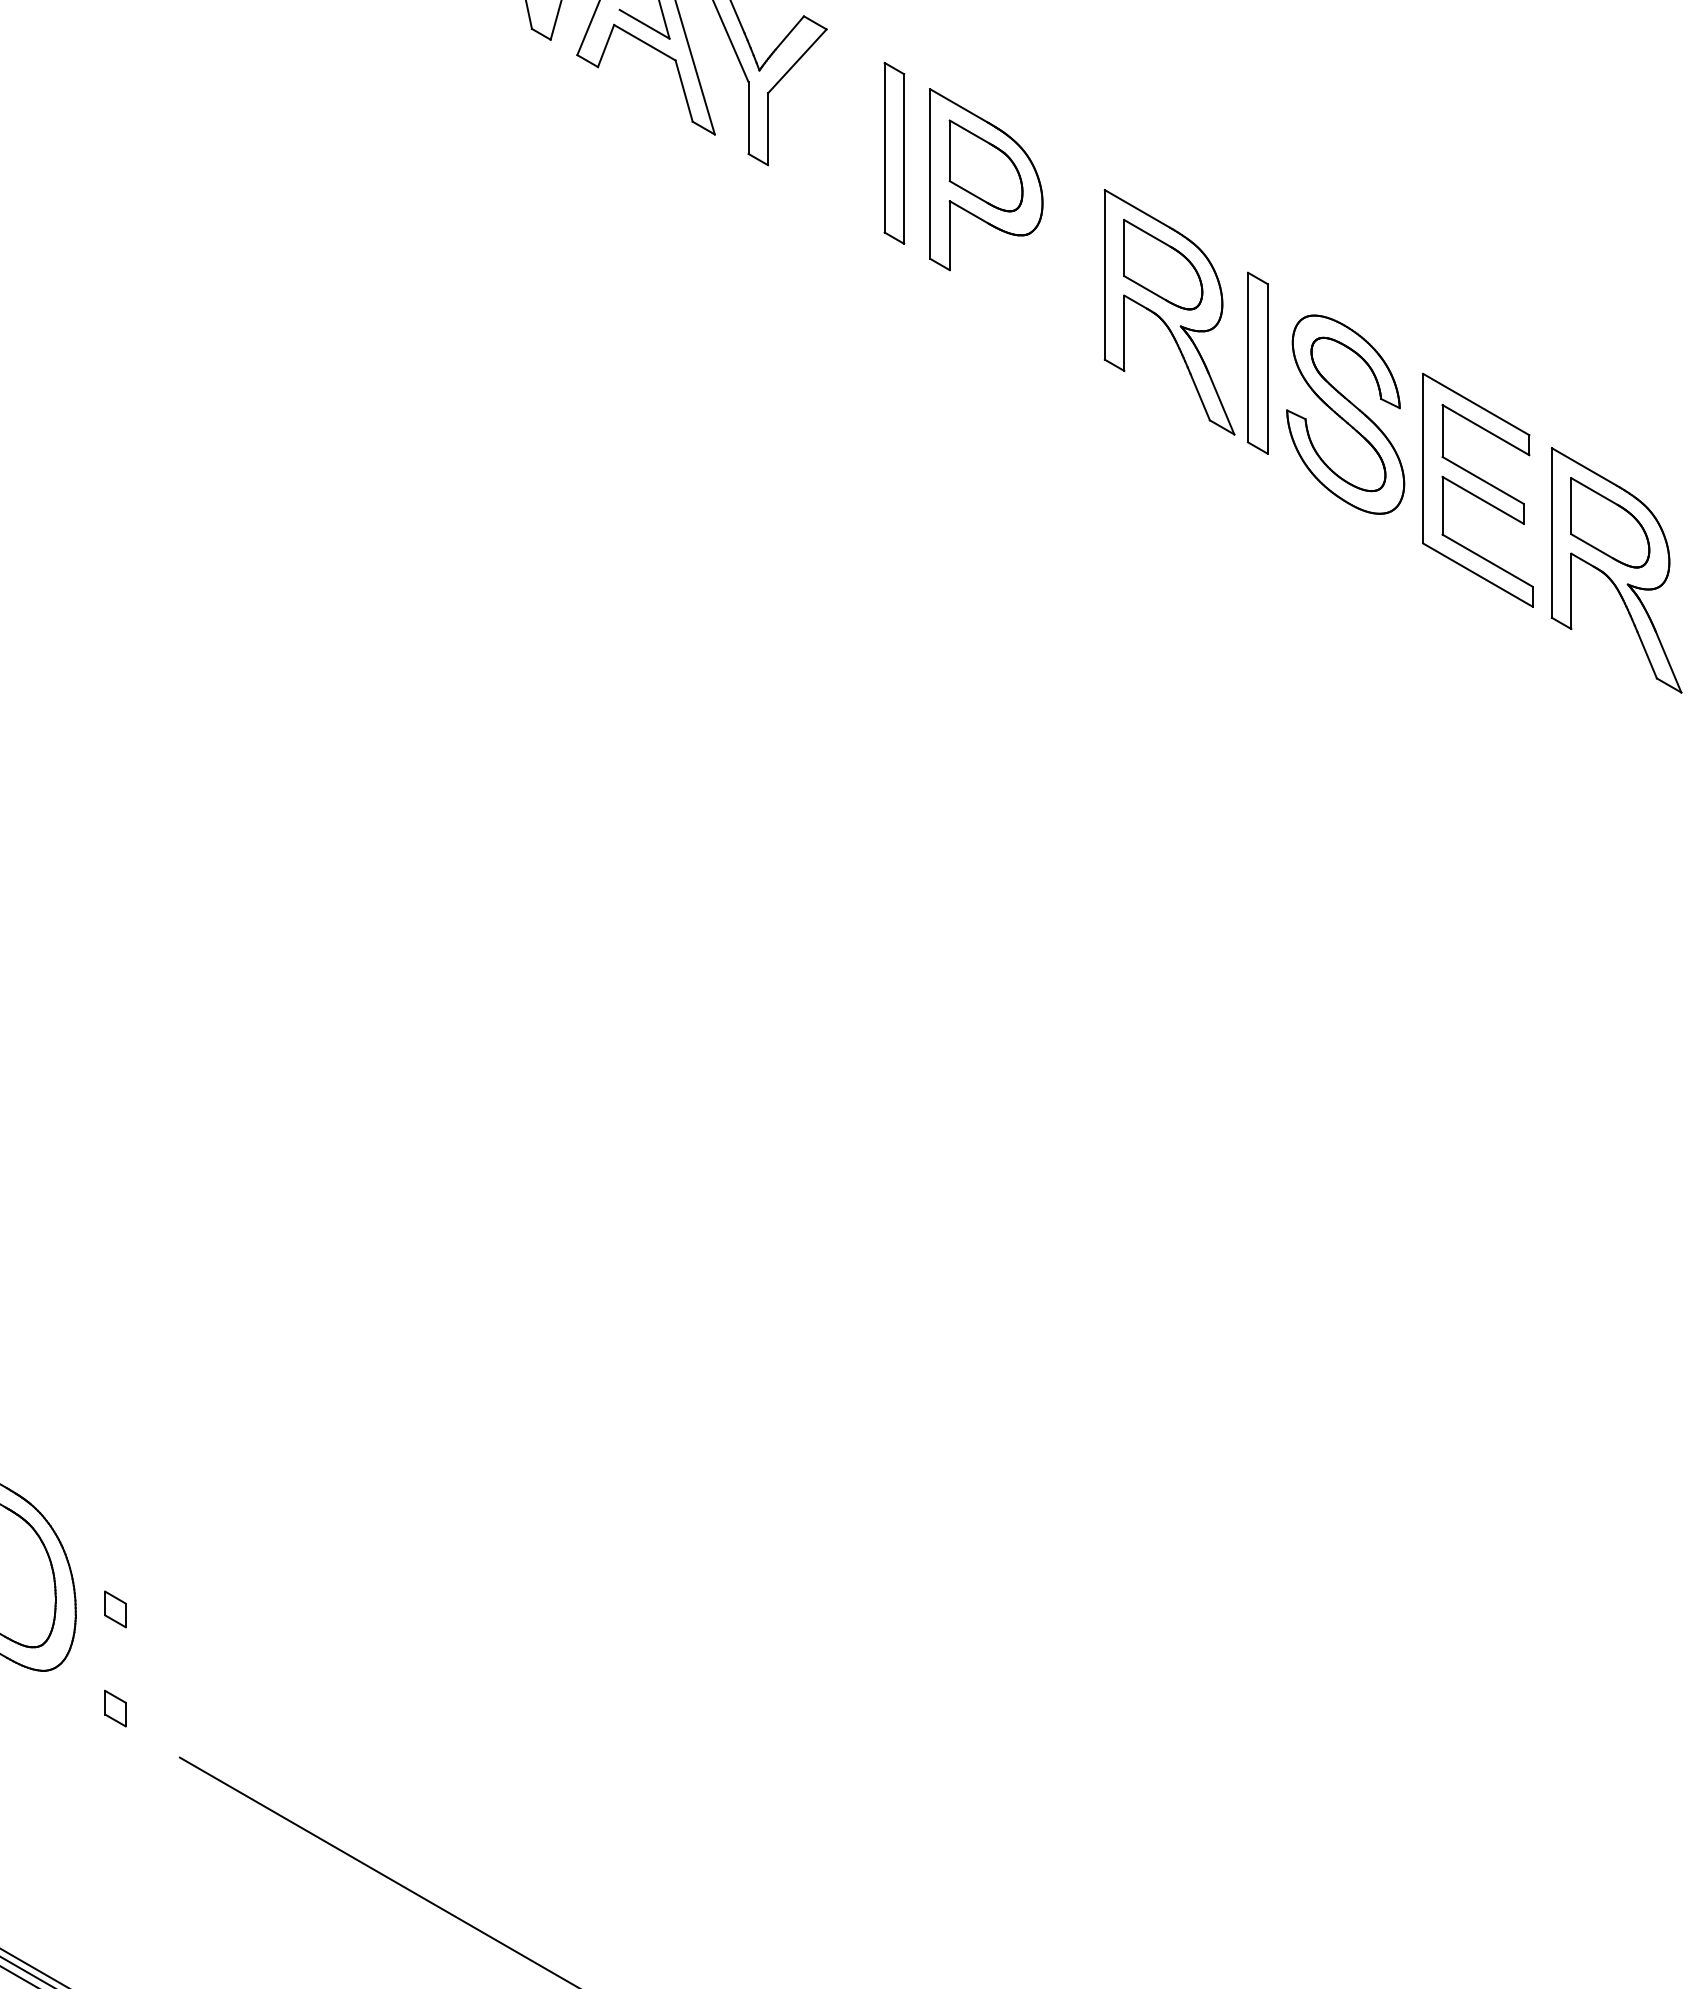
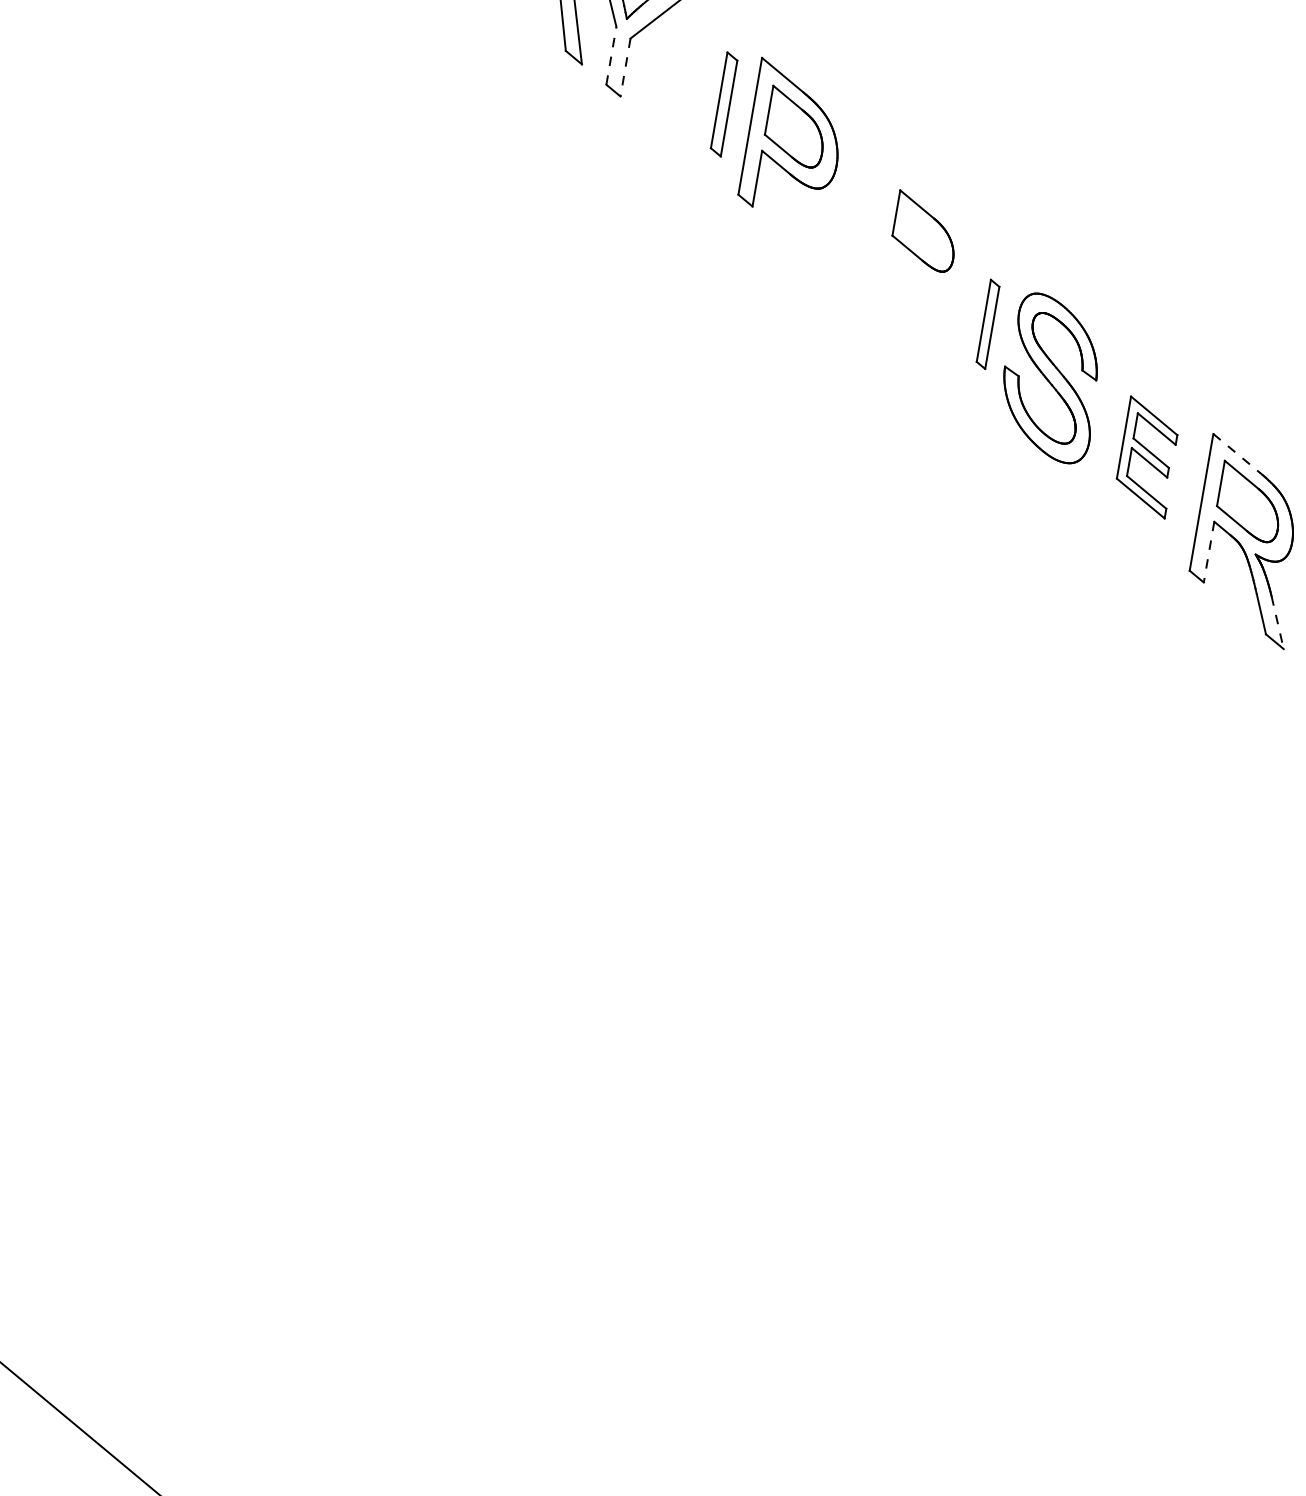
line: (748, 118) -> (611, 56), solid -> dashed
line: (768, 129) -> (625, 67), solid -> dashed
part: (894, 152) -> (724, 103), size x0.7
part: (1169, 312) -> (923, 271), removed
part: (1257, 362) -> (987, 323), size x0.6
line: (1584, 467) -> (1236, 454), solid -> dashed
part: (1477, 489) -> (1147, 456), size x0.6
line: (1571, 591) -> (1209, 552), solid -> dashed
line: (1668, 662) -> (1277, 623), solid -> dashed

